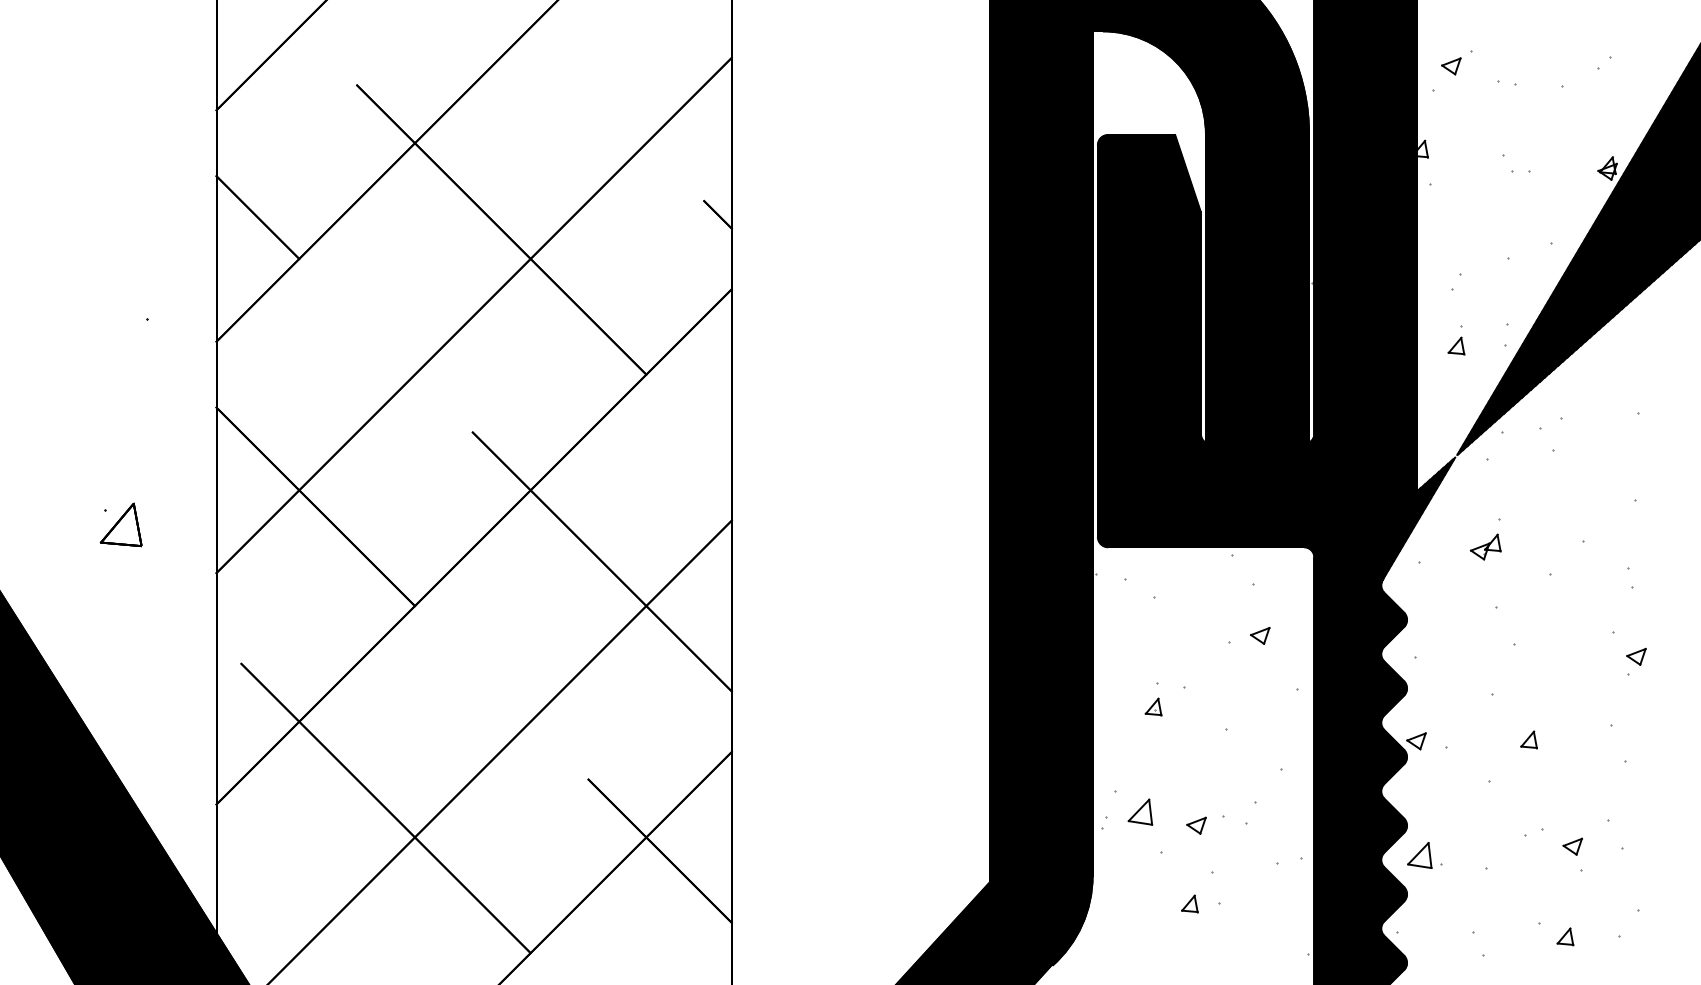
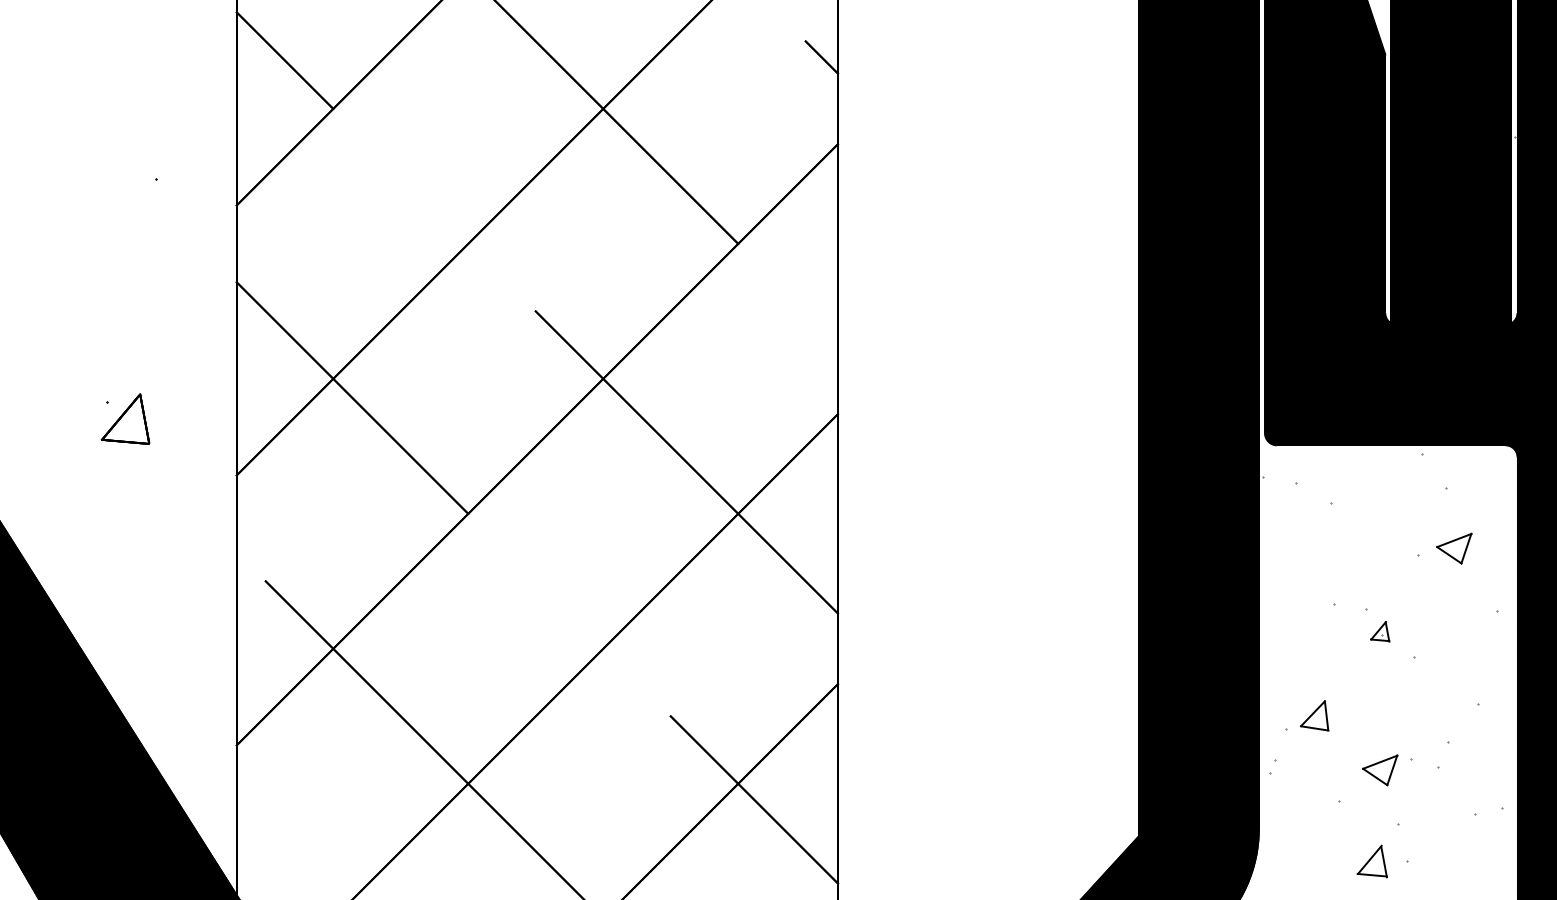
part: (1260, 635) -> (1454, 548), size x1.6
part: (1153, 706) -> (1380, 631), moved
part: (1140, 811) -> (1314, 715), moved
part: (1196, 825) -> (1380, 769), size x1.6
part: (1189, 903) -> (1371, 860), size x1.6

